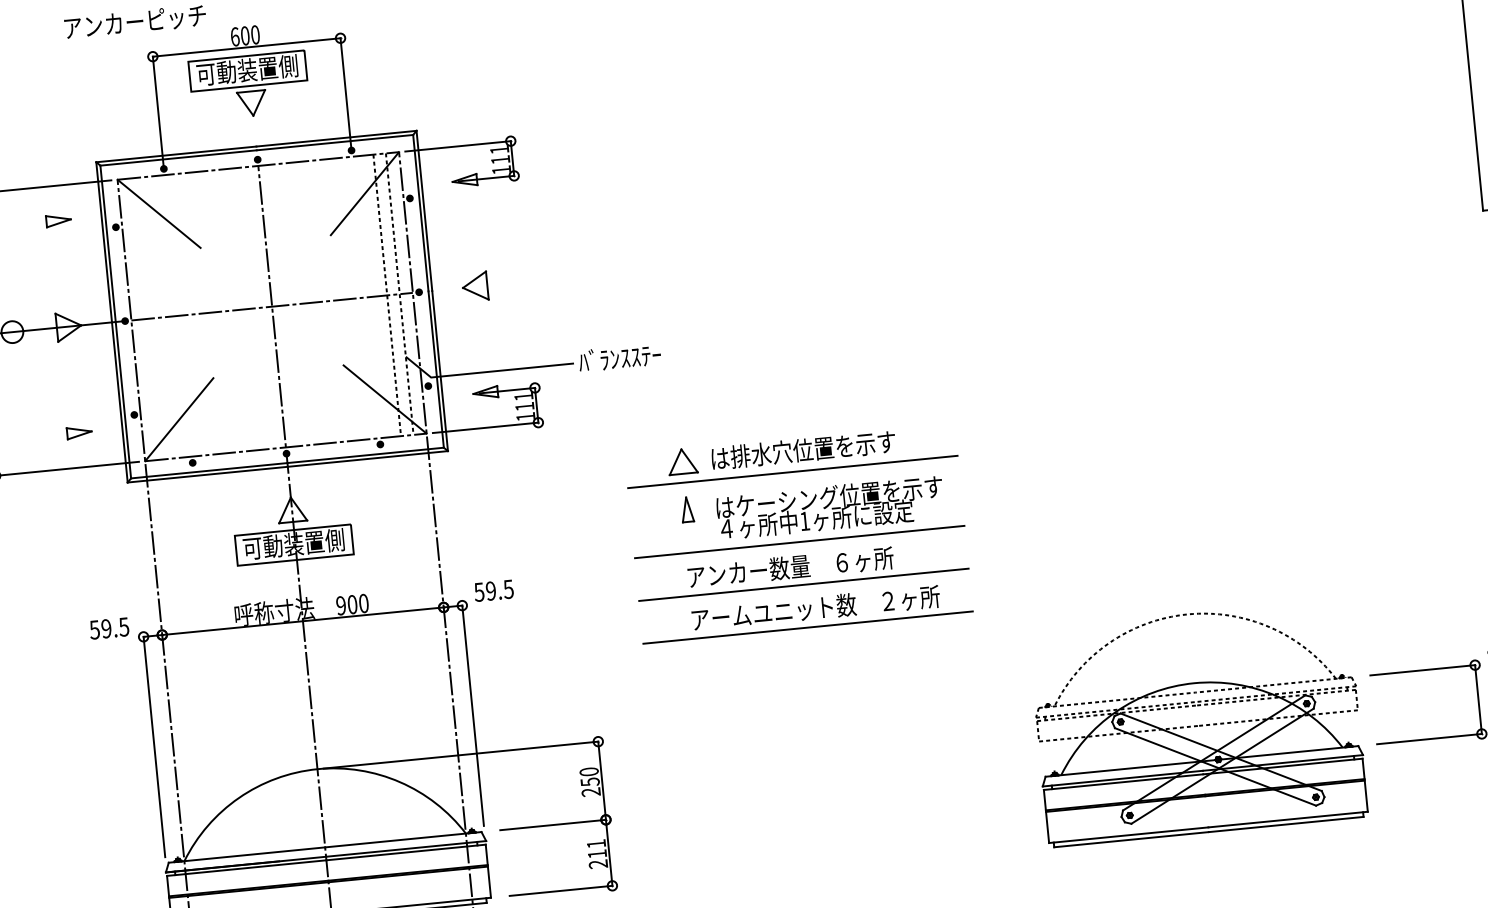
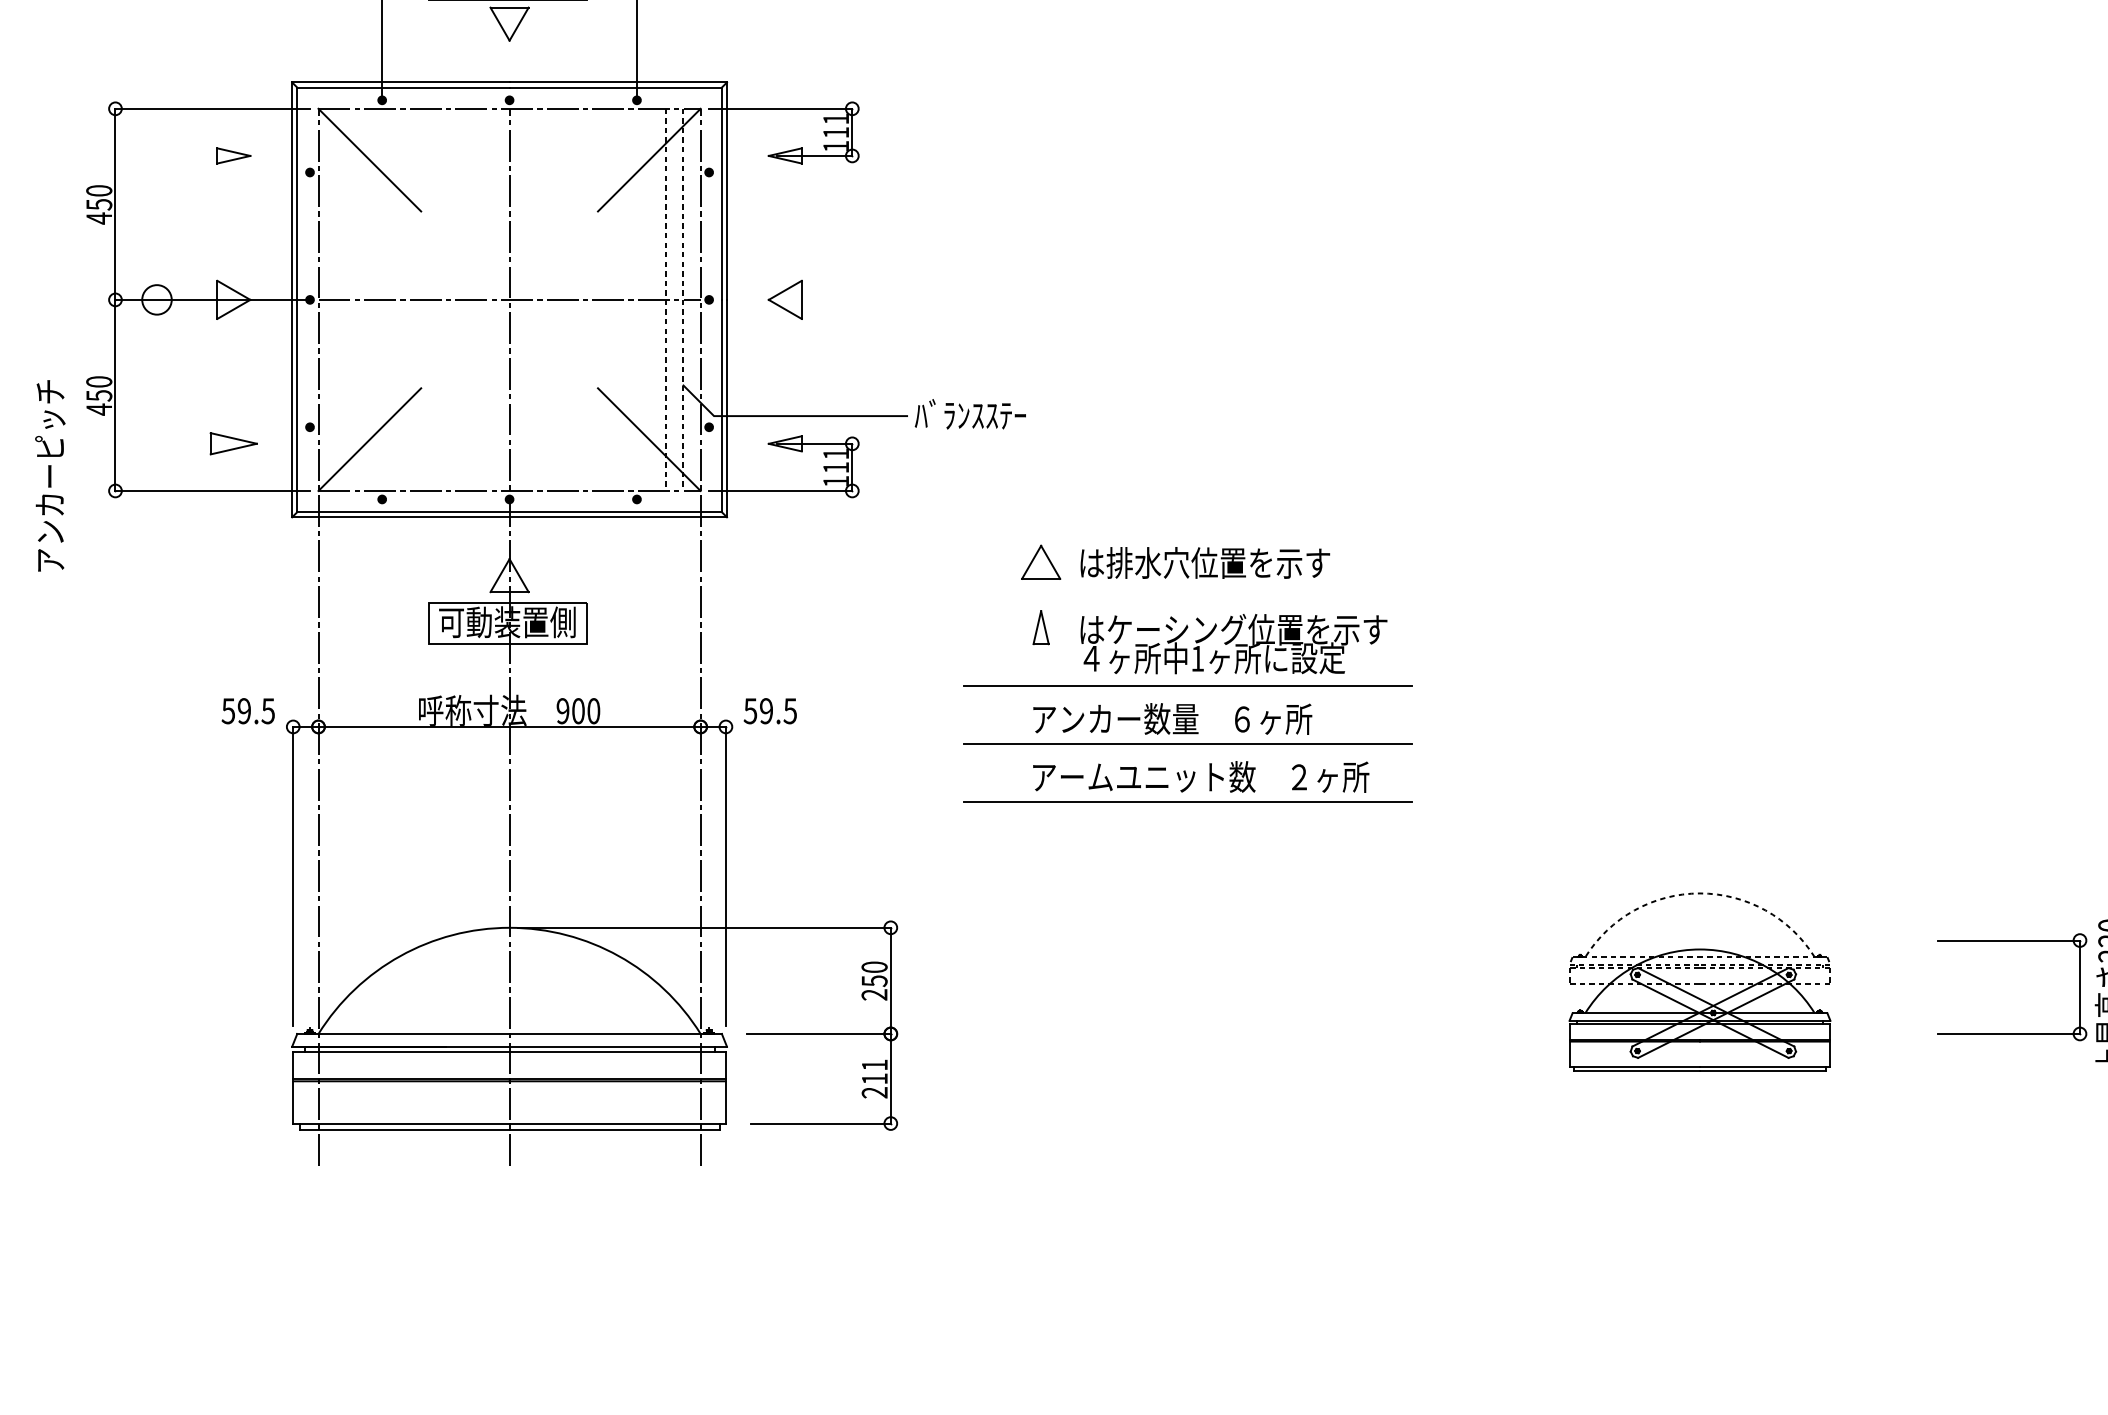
part: (79, 432) -> (233, 443), size x1.4
line: (792, 471) -> (1187, 590), removed
part: (1197, 722) -> (1699, 981), size x0.6

